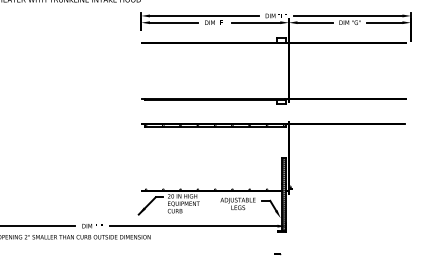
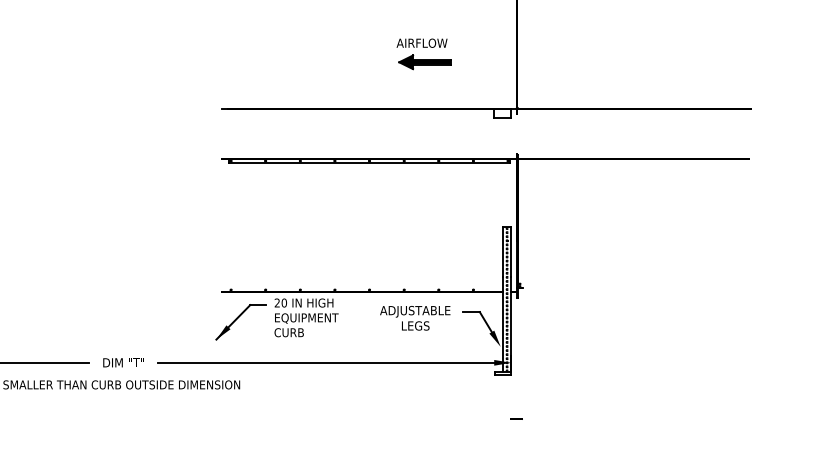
part: (242, 72) -> (424, 54), added
part: (277, 254) -> (516, 419), moved

